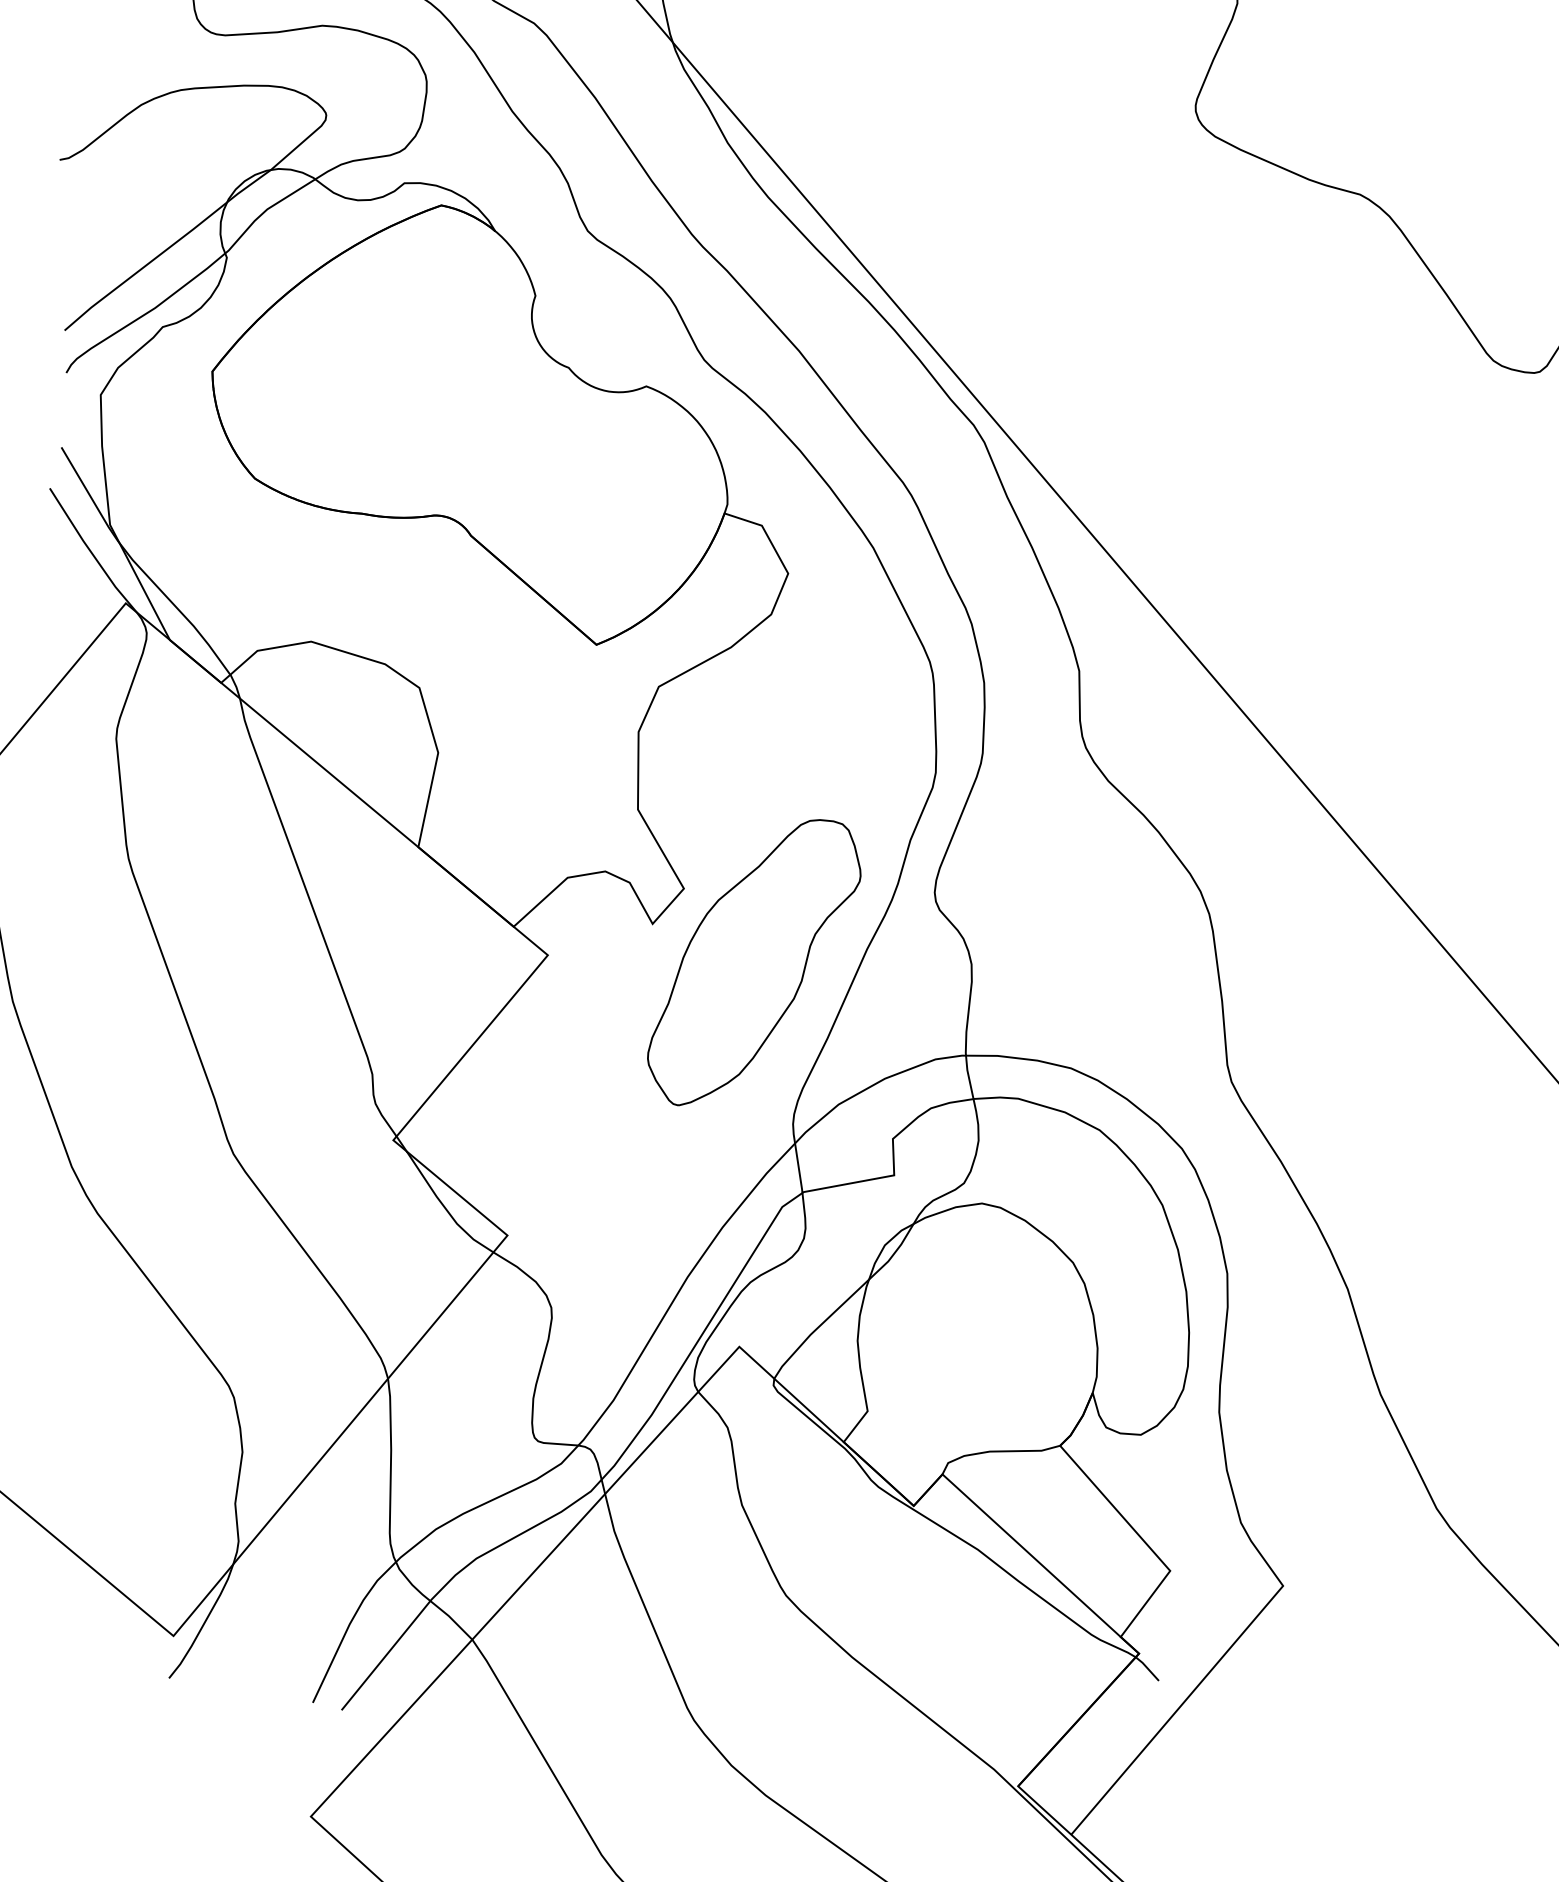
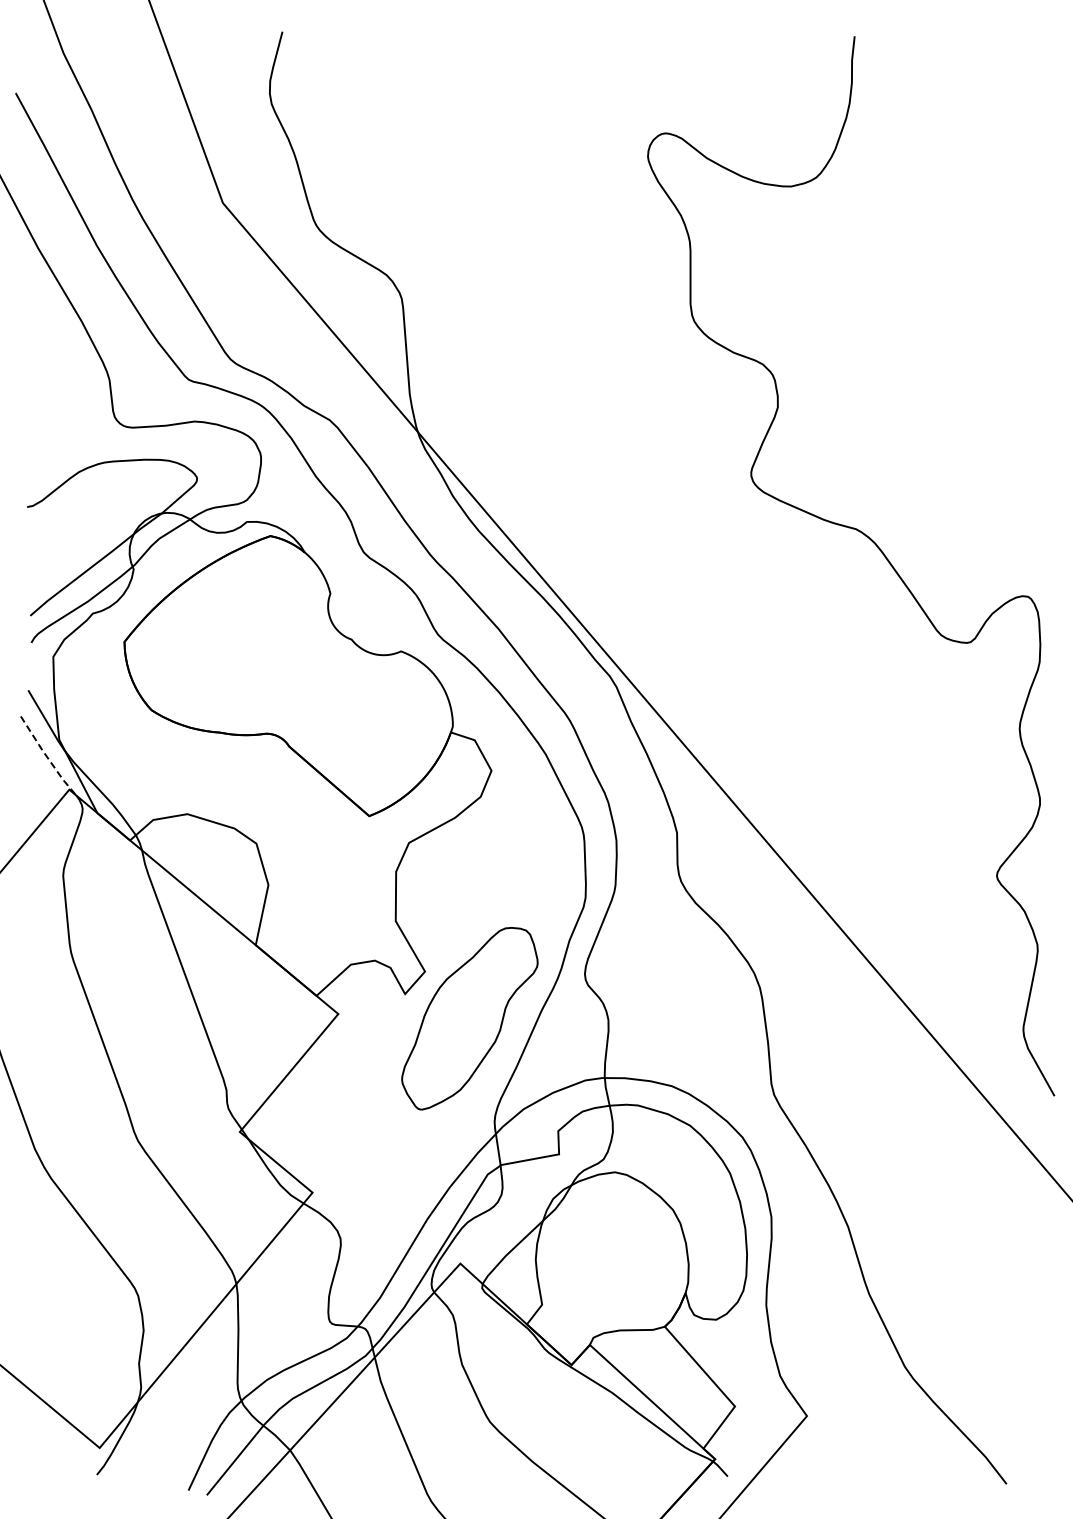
line: (91, 552) -> (47, 757), solid -> dashed

